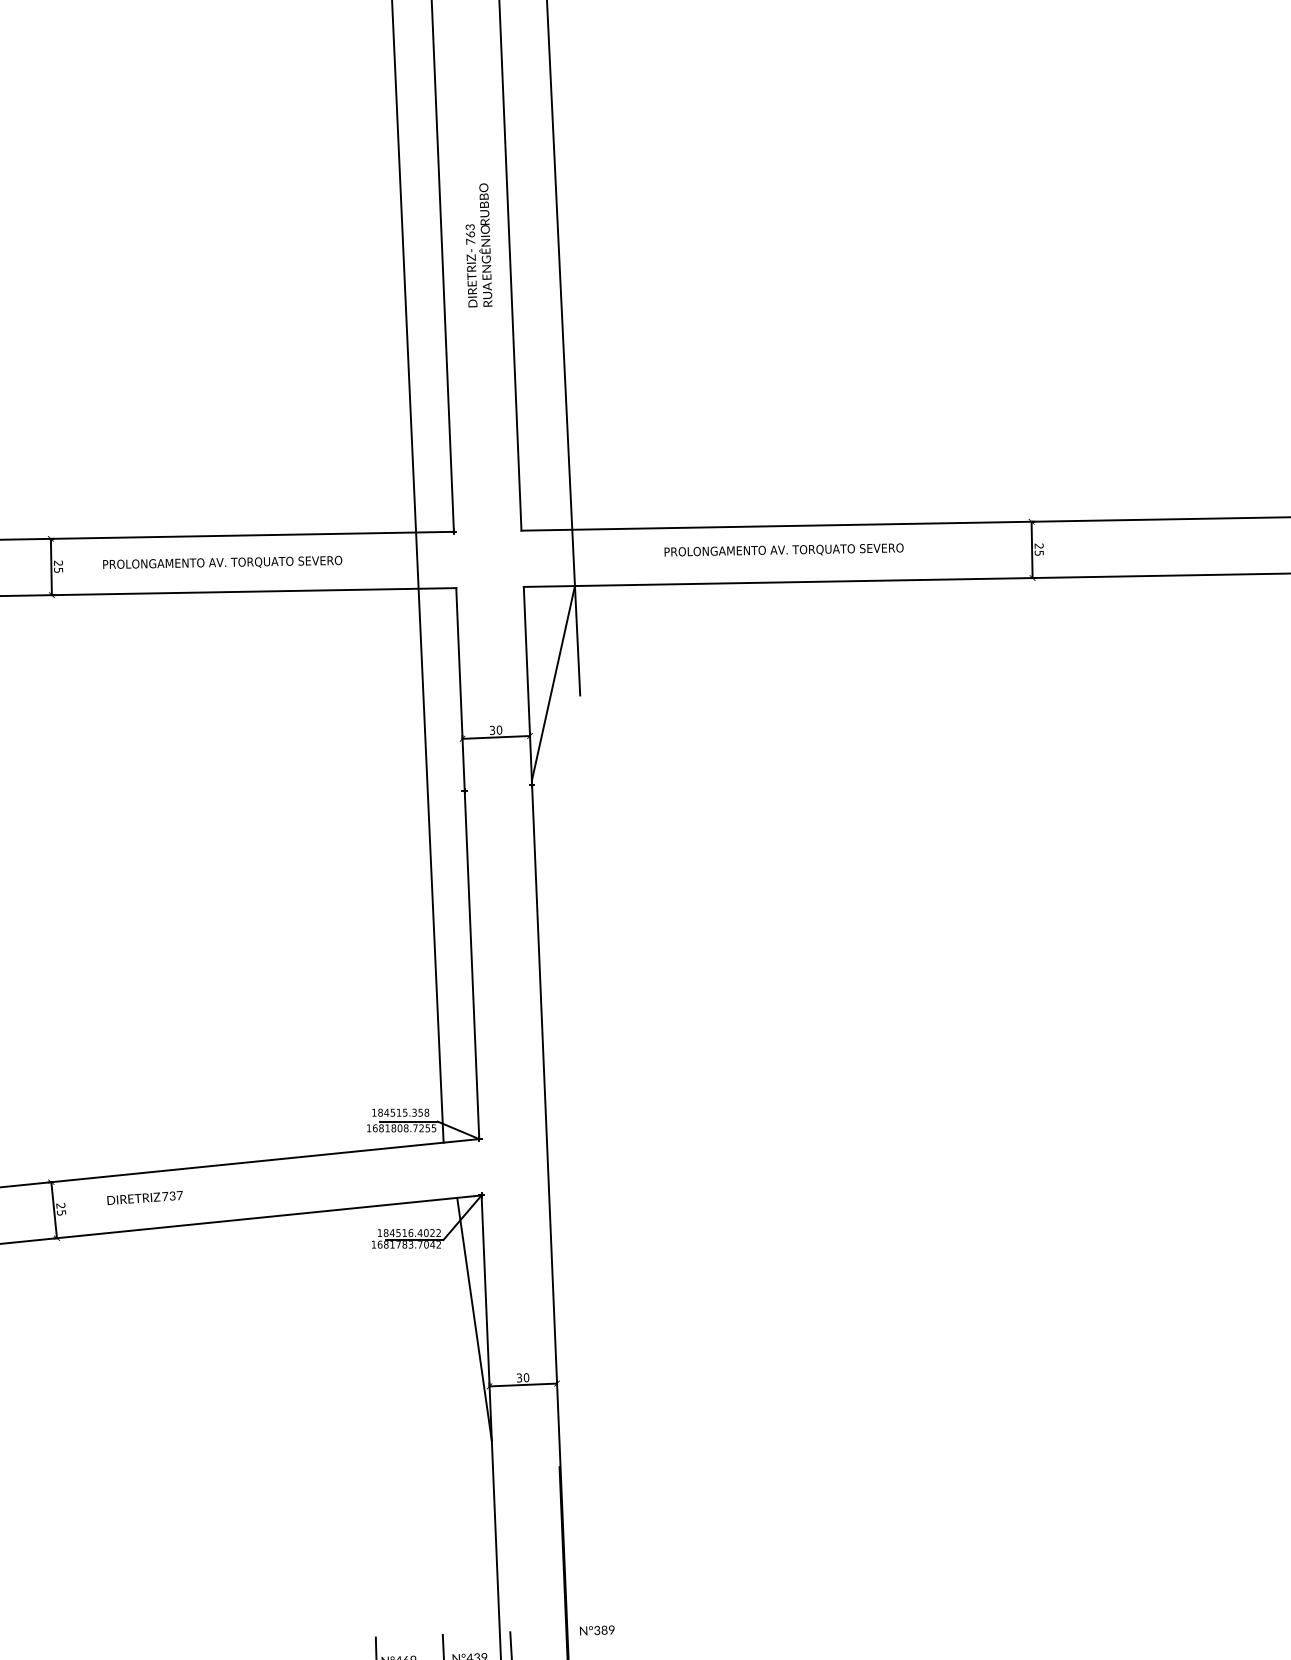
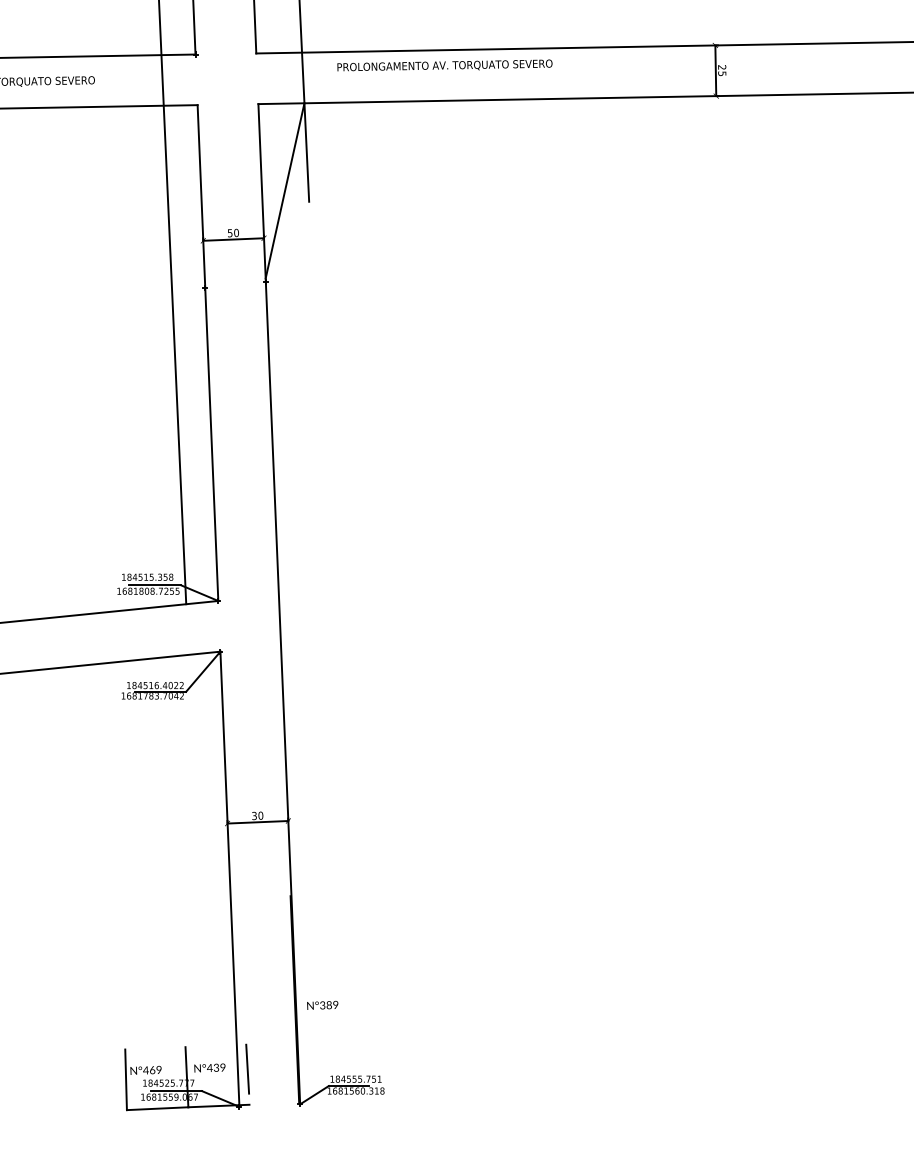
text: (783, 549) -> (444, 65), moved
text: (492, 729) -> (230, 232), 30 -> 50
line: (474, 1319) -> (214, 763), removed
text: (597, 1630) -> (322, 1005), moved

